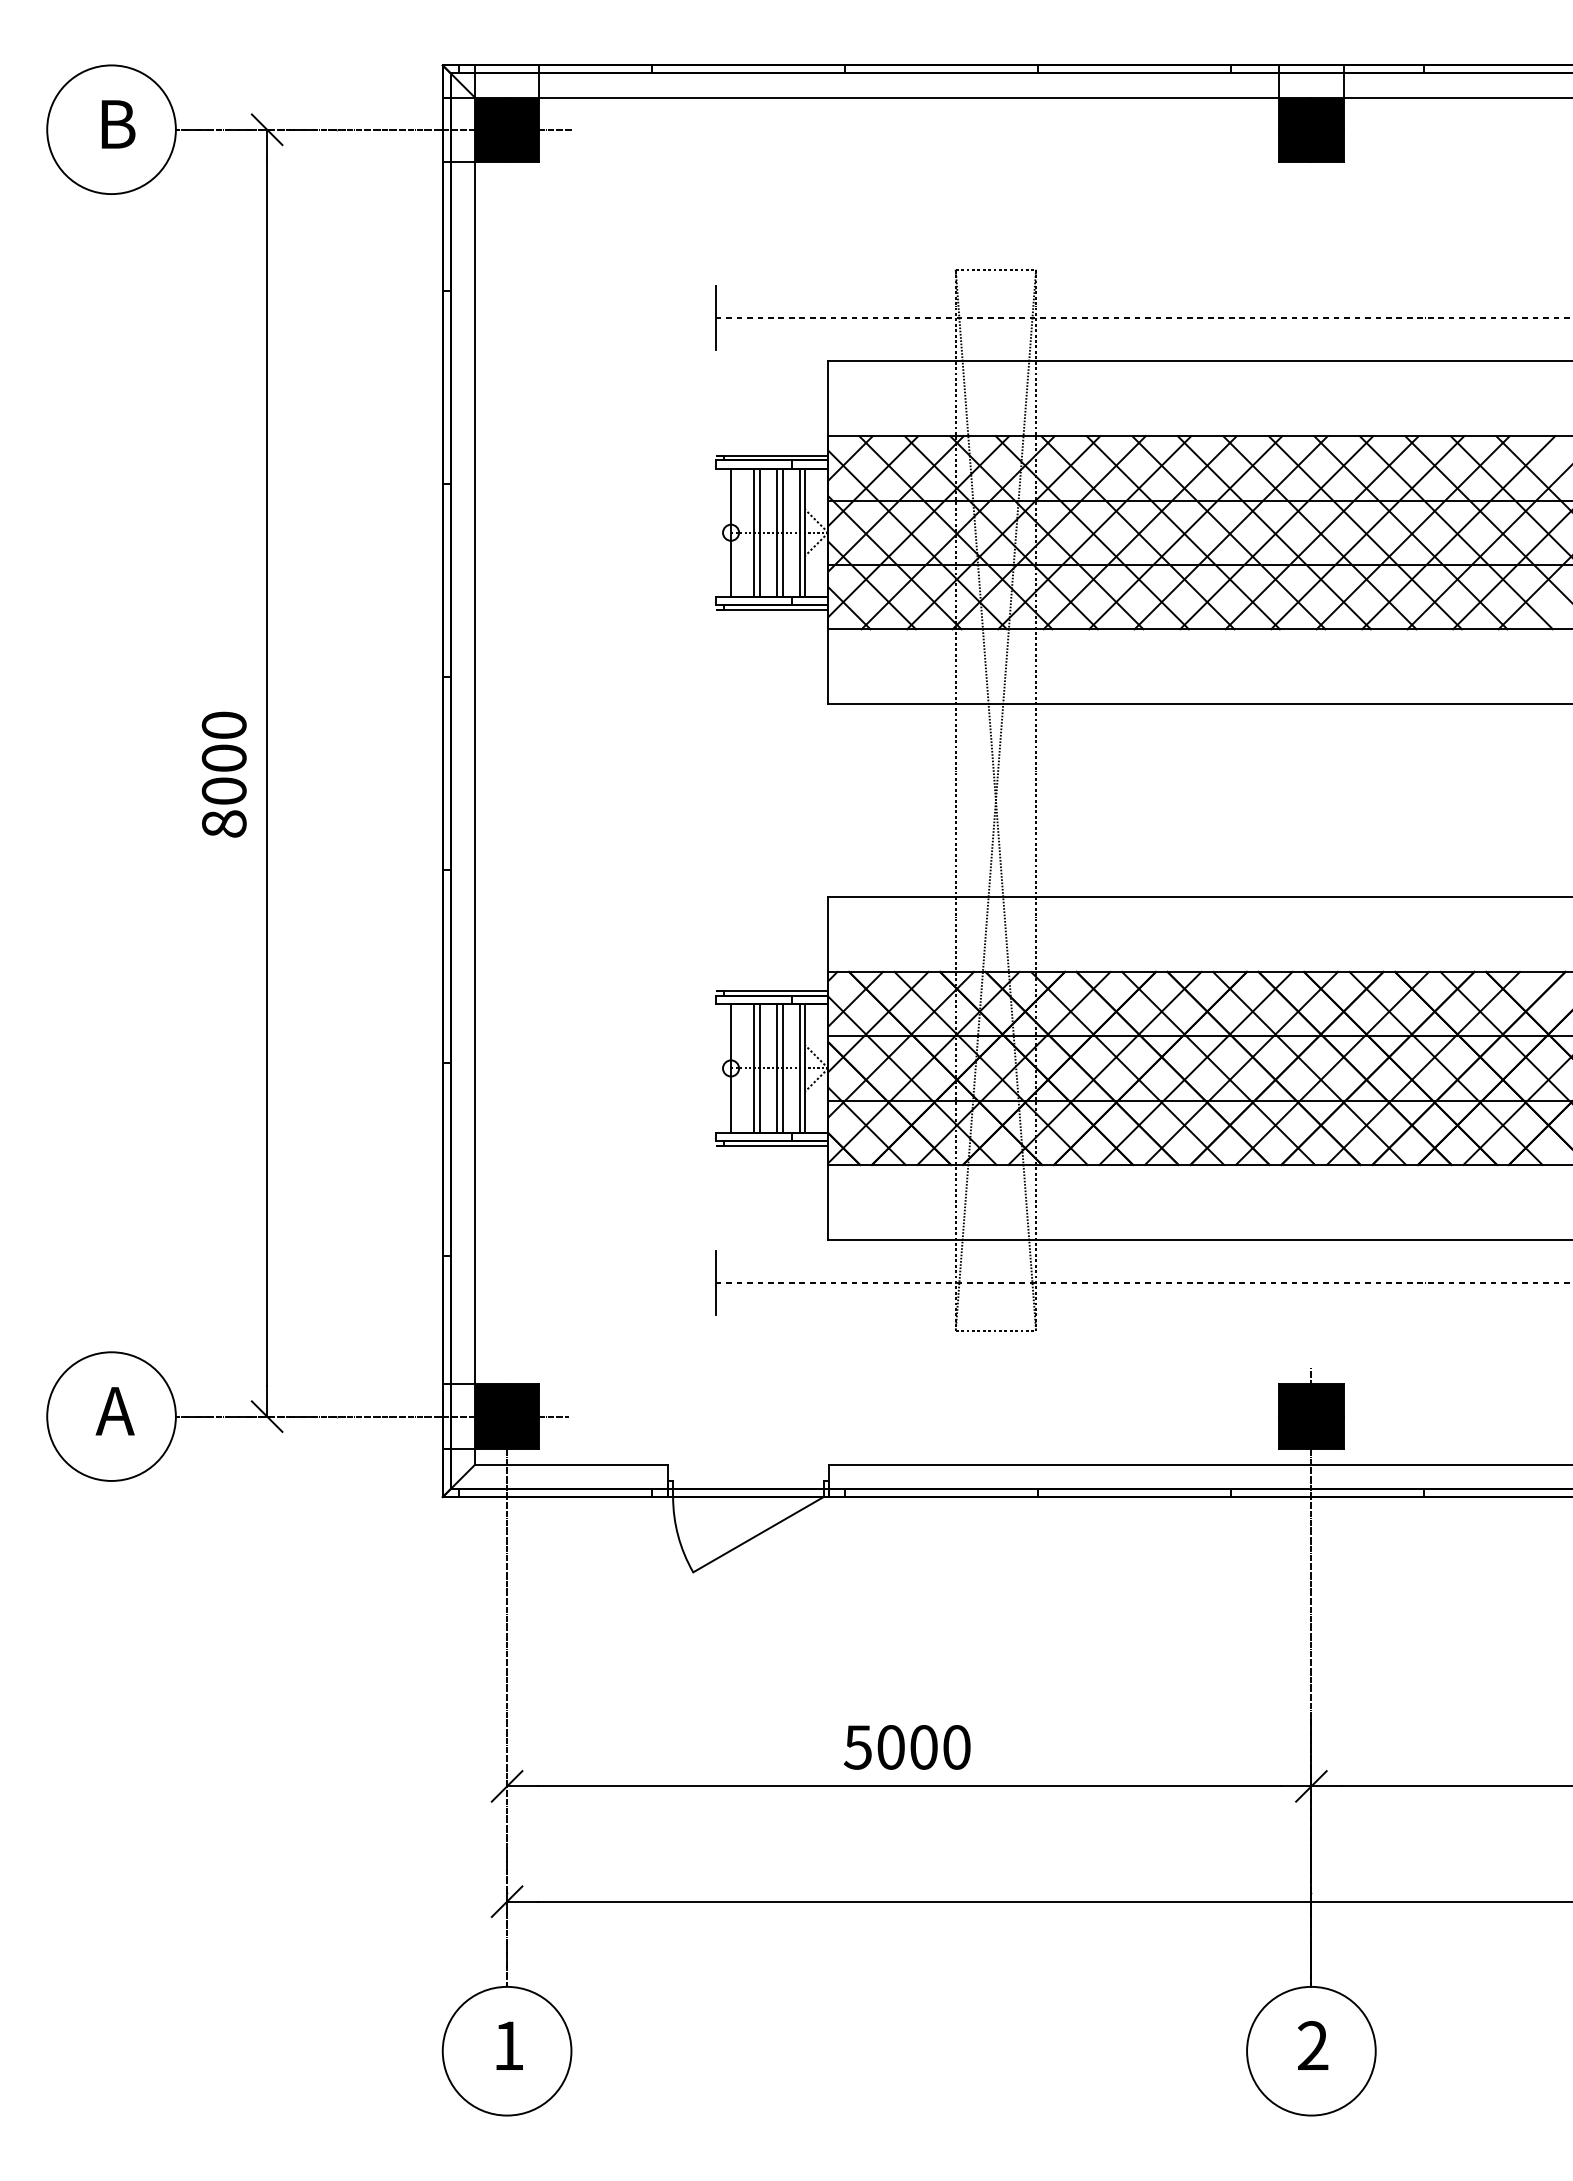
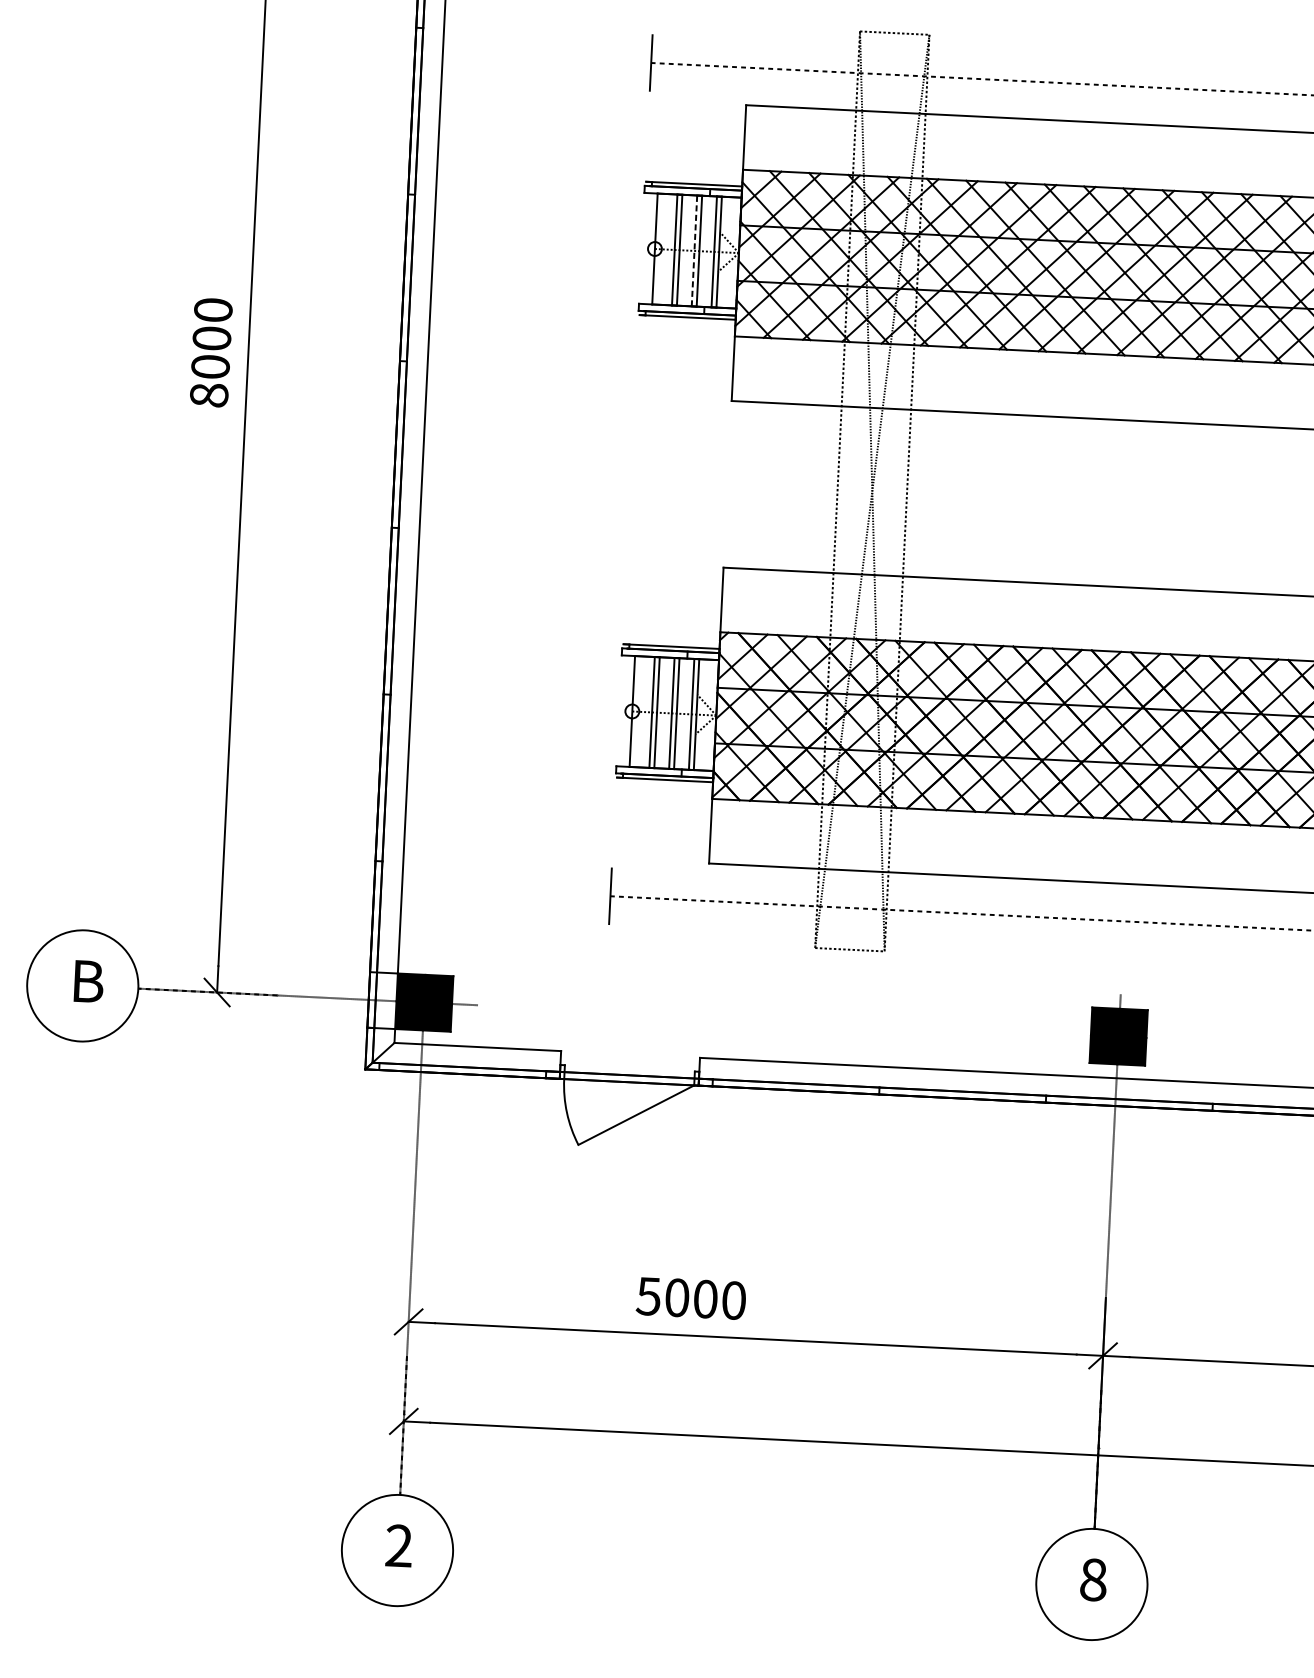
line: (776, 532) -> (694, 250), solid -> dashed
text: (223, 774) -> (210, 352), moved
text: (115, 1411) -> (86, 981), А -> B
text: (906, 1747) -> (690, 1298), moved
text: (508, 2045) -> (398, 1545), 1 -> 2
text: (1313, 2045) -> (1093, 1579), 2 -> 8

